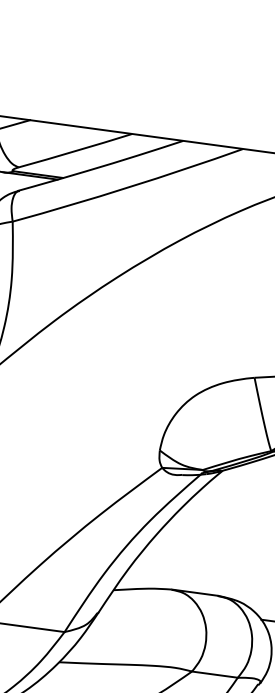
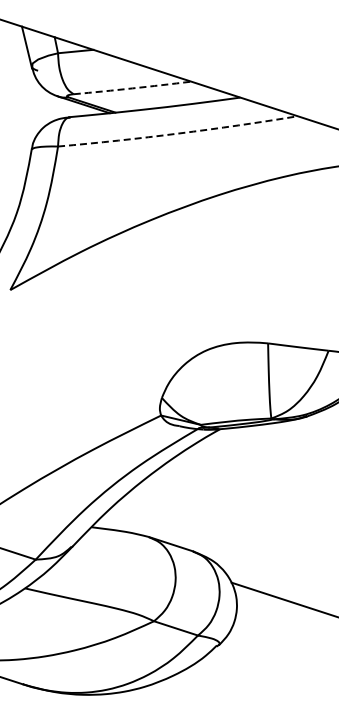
arc: (75, 151) -> (132, 88), solid -> dashed
arc: (128, 187) -> (178, 133), solid -> dashed

